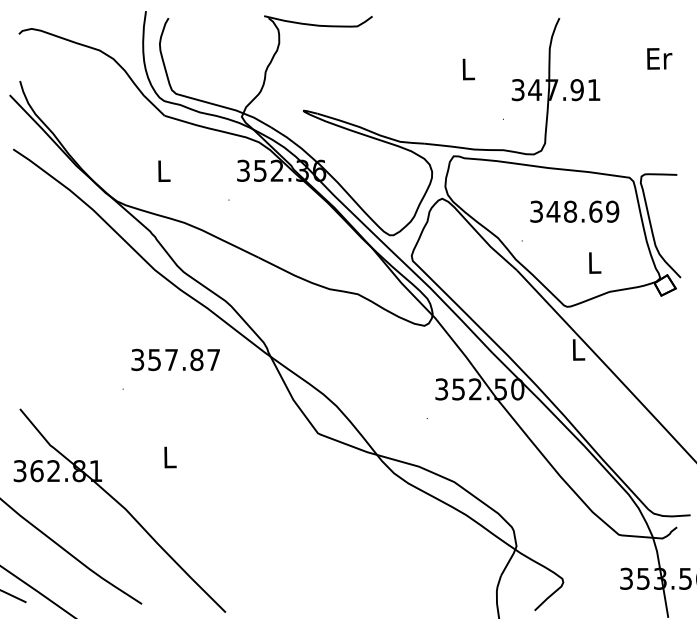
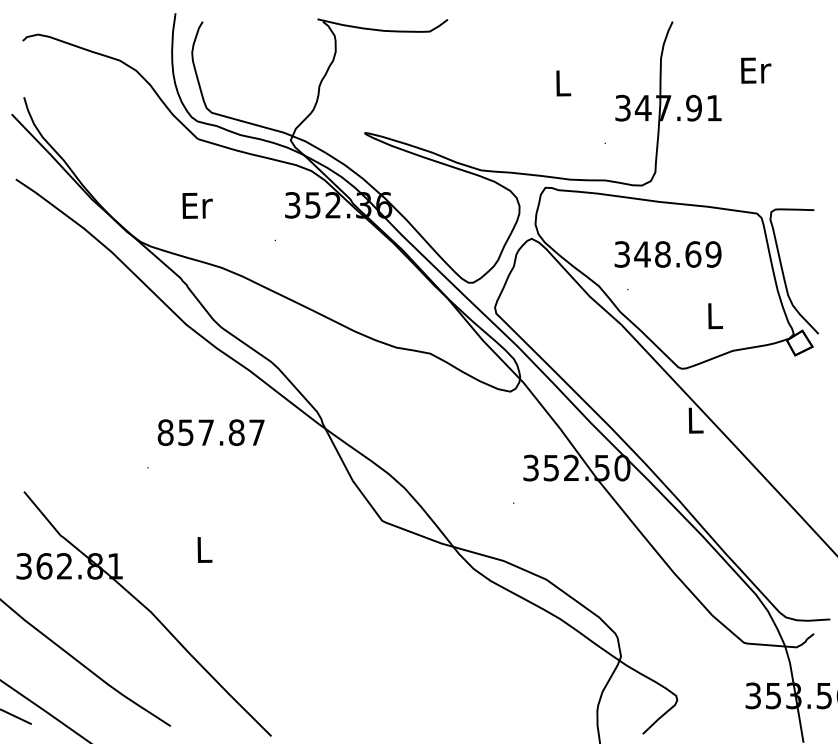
text: (659, 58) -> (756, 70), moved
text: (164, 171) -> (197, 205), L -> Er
text: (574, 211) -> (667, 254), moved
text: (137, 359) -> (165, 432), 357.87 -> 857.87

